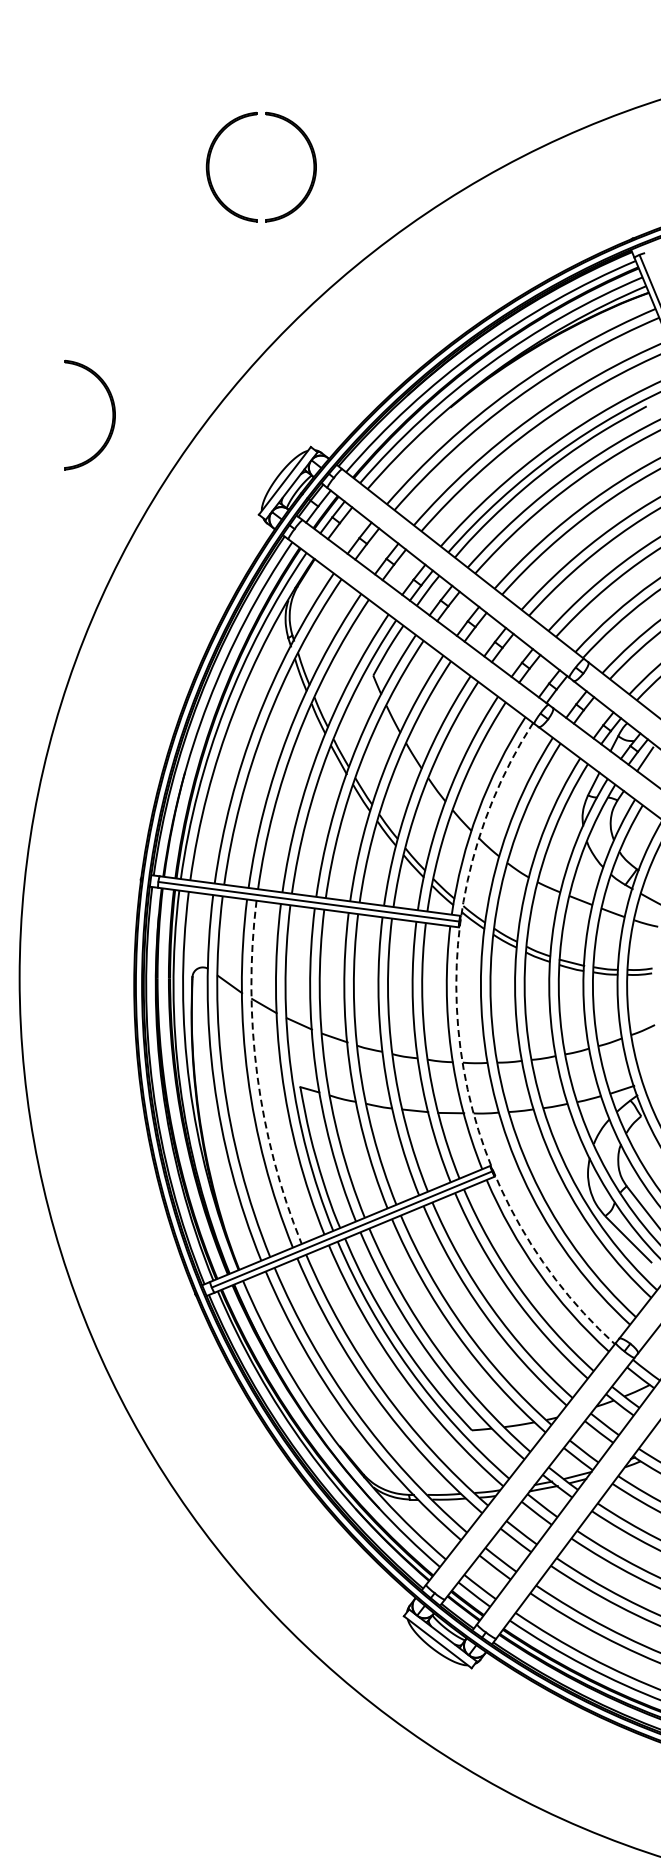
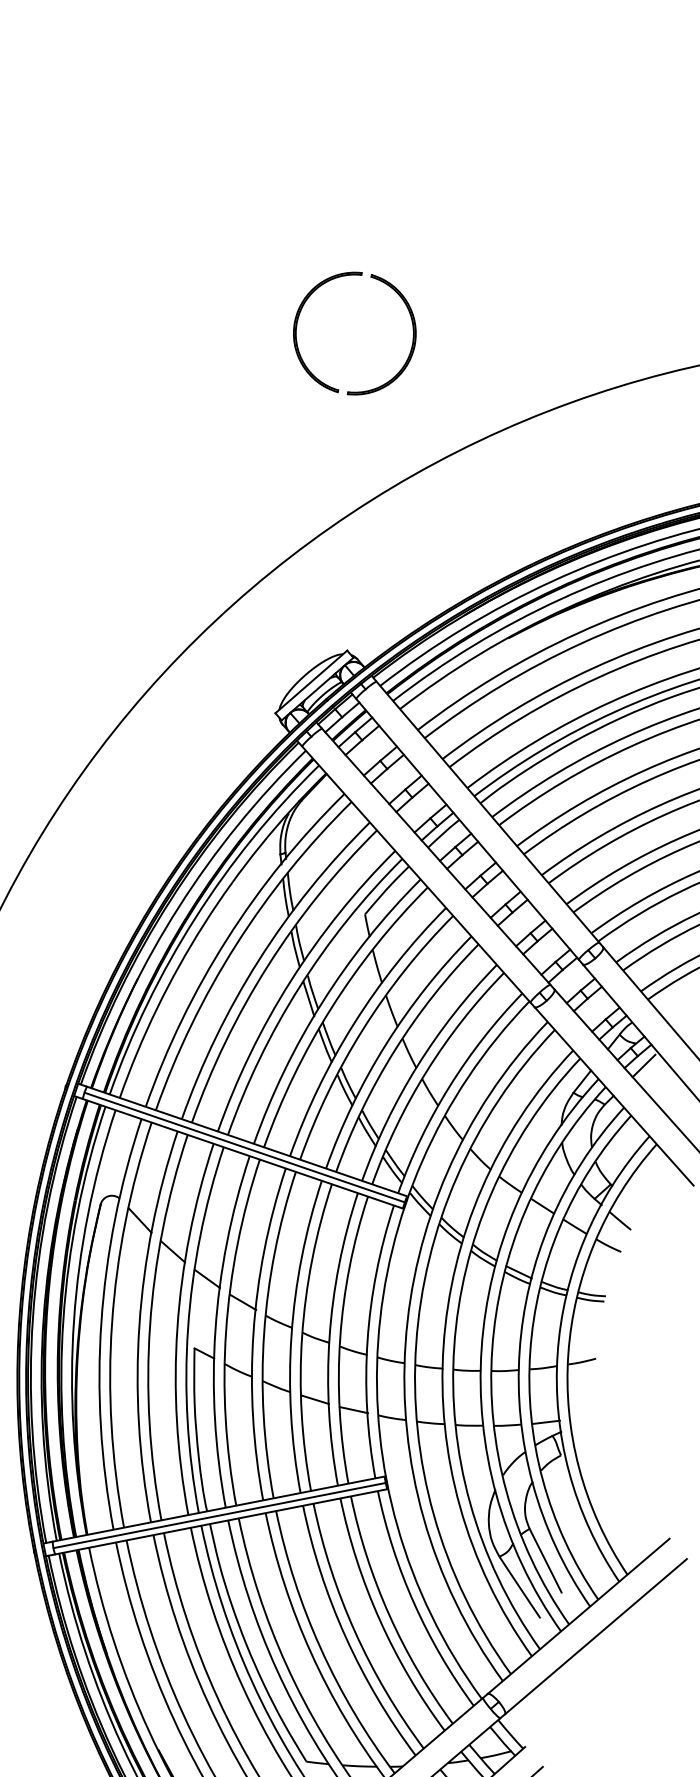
part: (112, 414) -> (137, 571), removed
arc: (460, 1048) -> (378, 1341), dashed -> solid
arc: (257, 1075) -> (150, 1326), dashed -> solid

